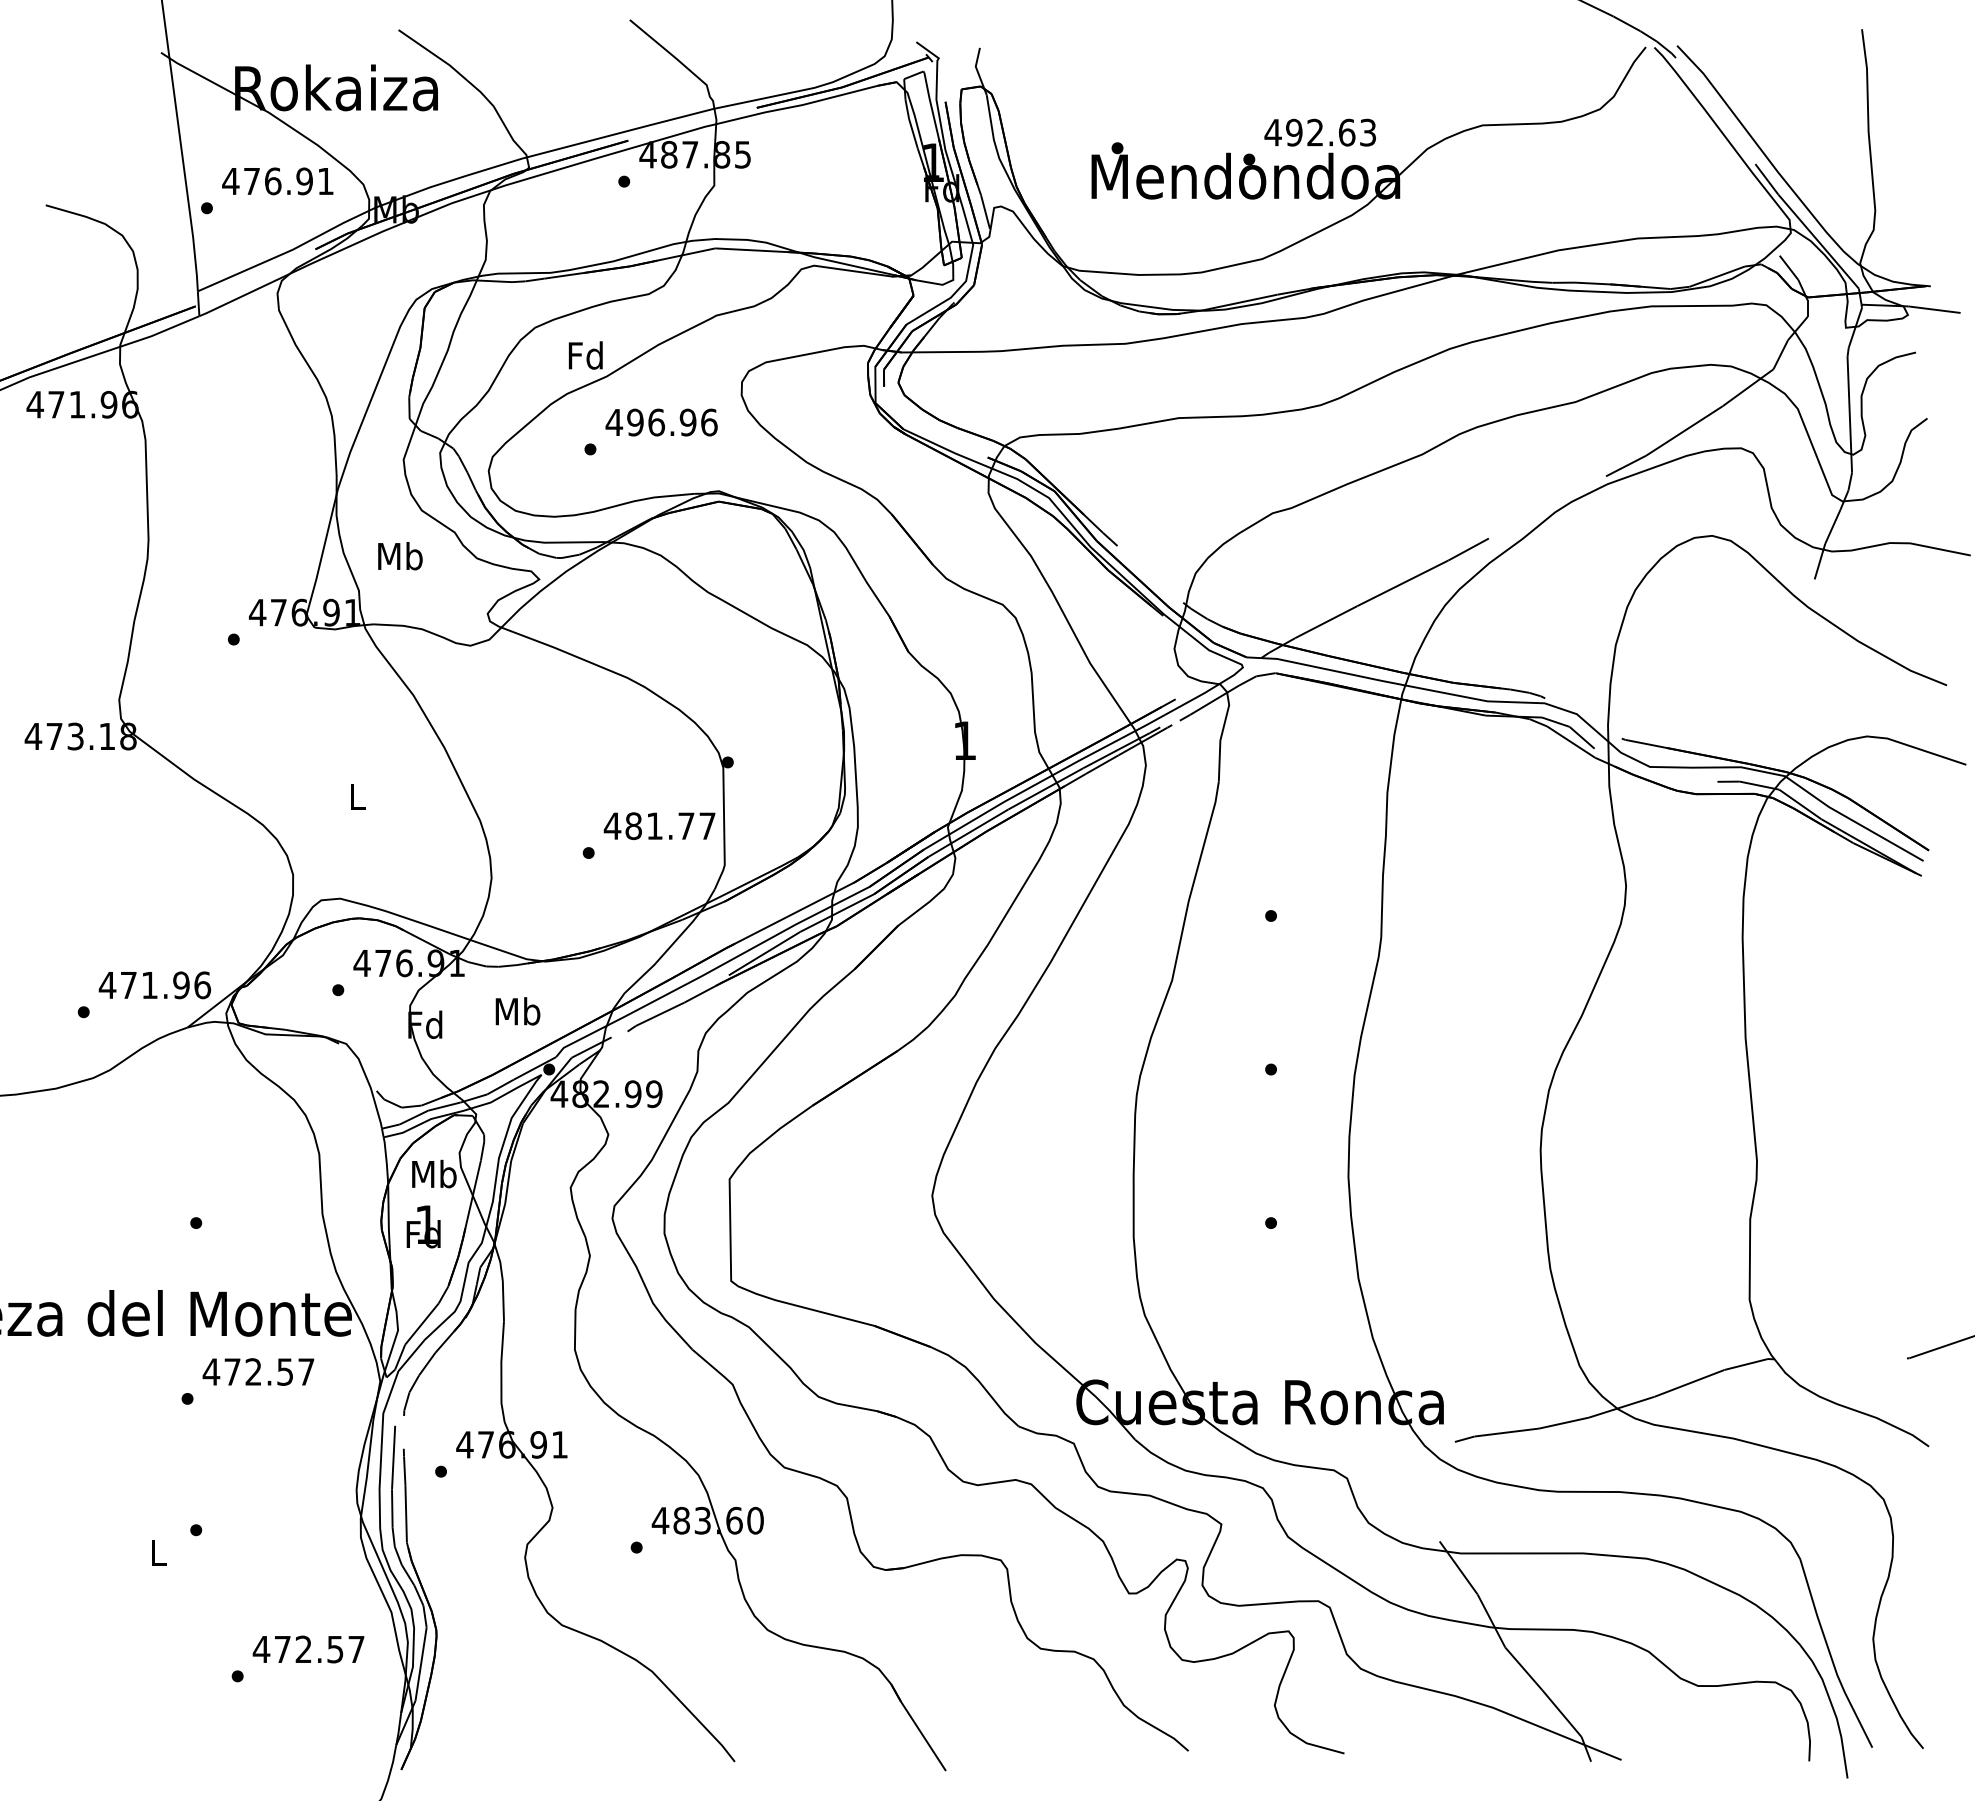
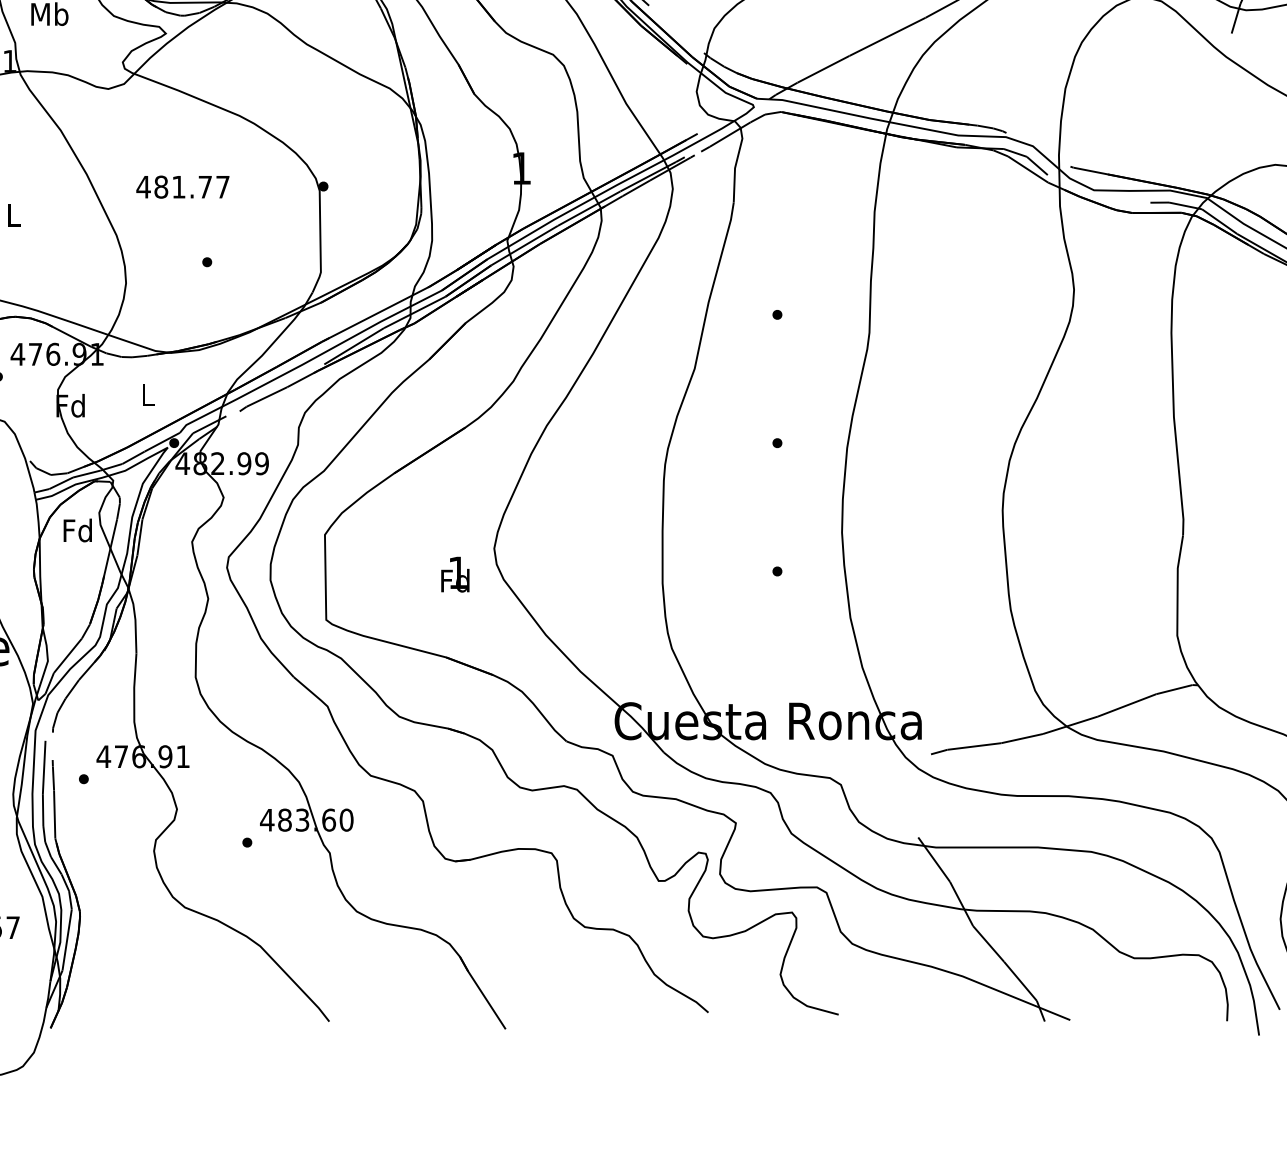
text: (659, 826) -> (182, 187), moved
text: (517, 1011) -> (147, 394), Mb -> L
text: (434, 1173) -> (78, 530), Mb -> Fd
text: (423, 1226) -> (455, 574), moved

